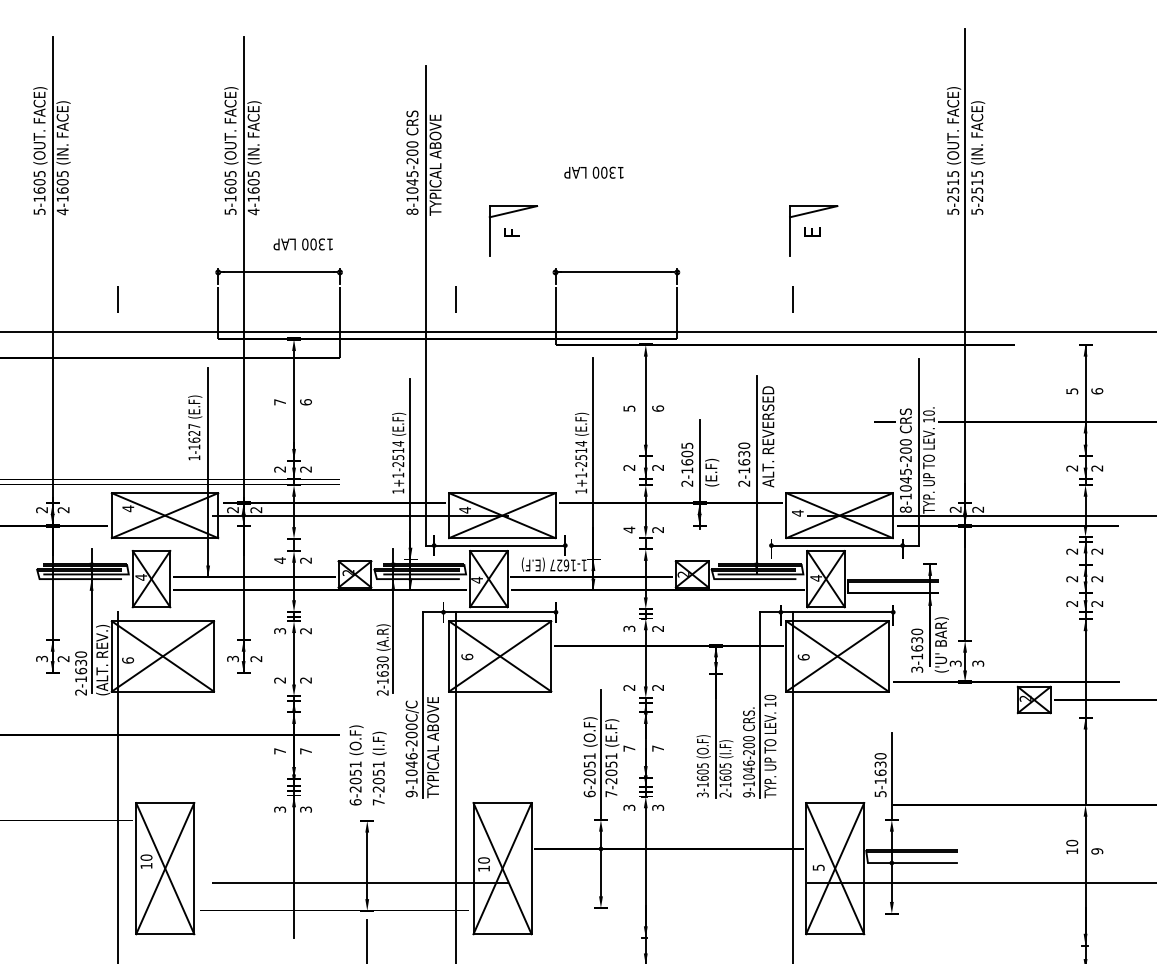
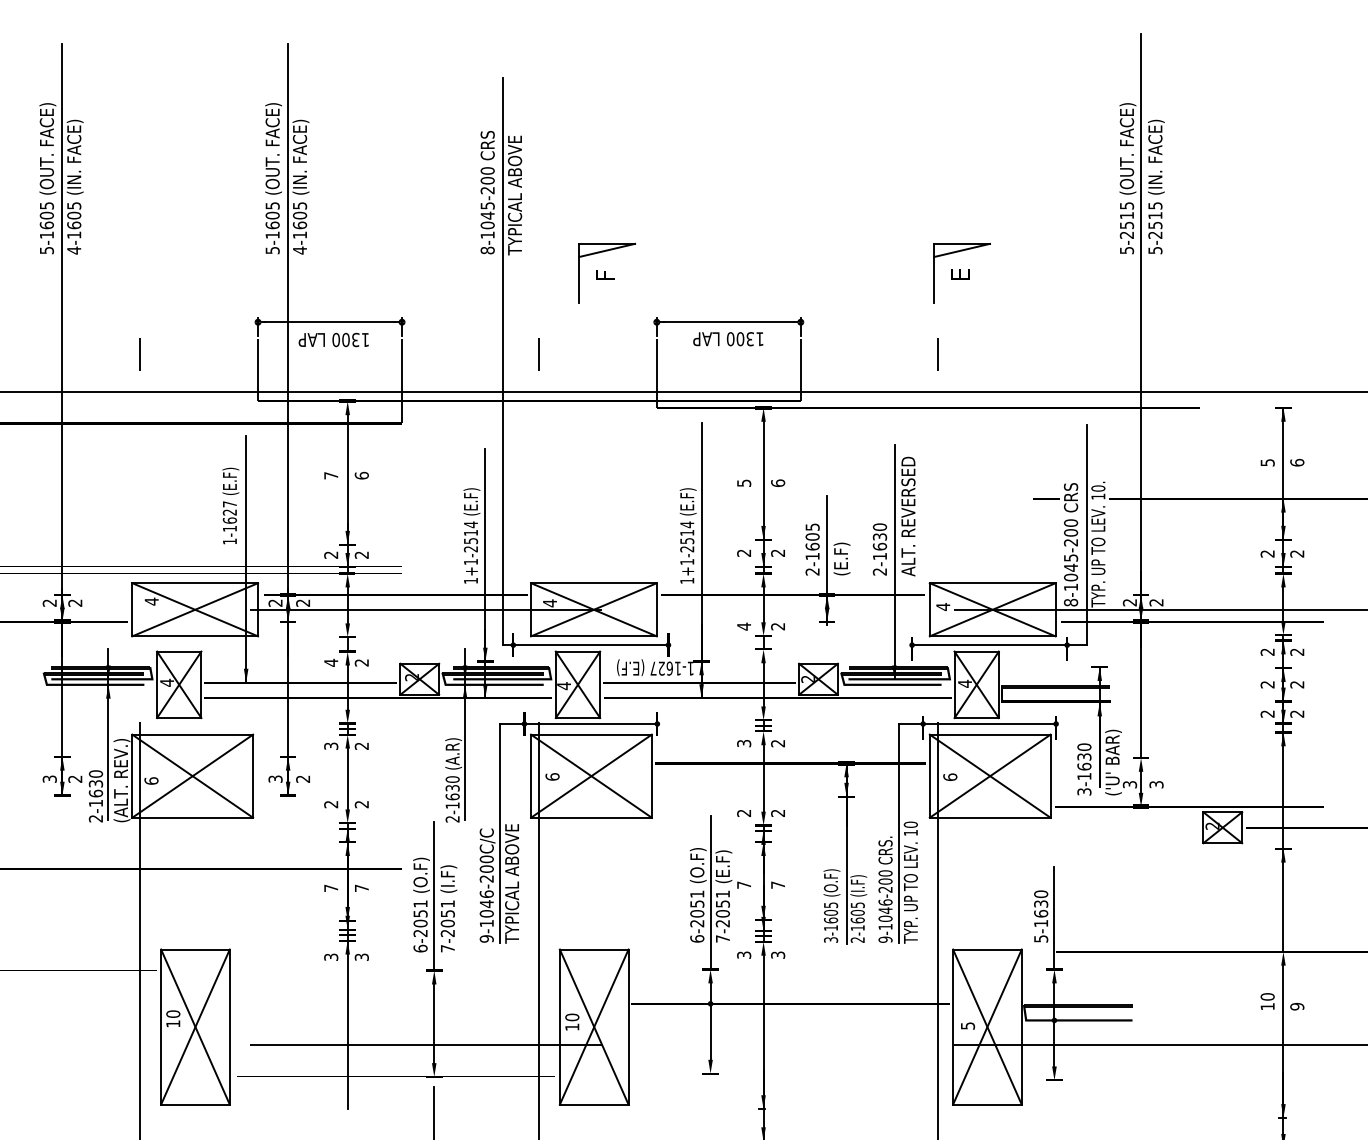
text: (593, 172) -> (727, 338), moved
text: (302, 244) -> (332, 340), moved
line: (367, 757) -> (434, 895), added

